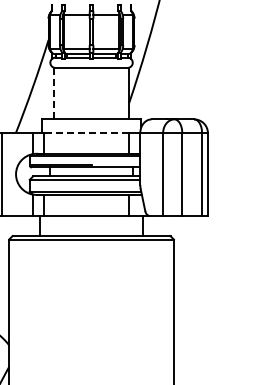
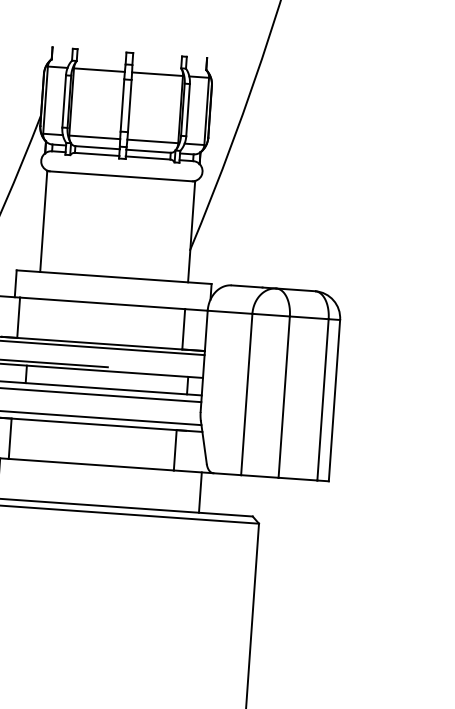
line: (53, 93) -> (43, 221), dashed -> solid
line: (86, 133) -> (102, 304), dashed -> solid

